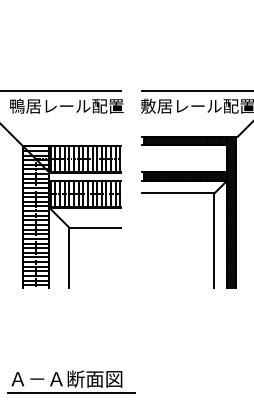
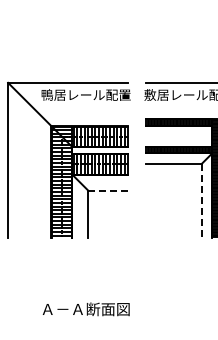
line: (94, 227) -> (107, 190), solid -> dashed
line: (214, 241) -> (202, 201), solid -> dashed
line: (71, 393) -> (89, 320), removed

